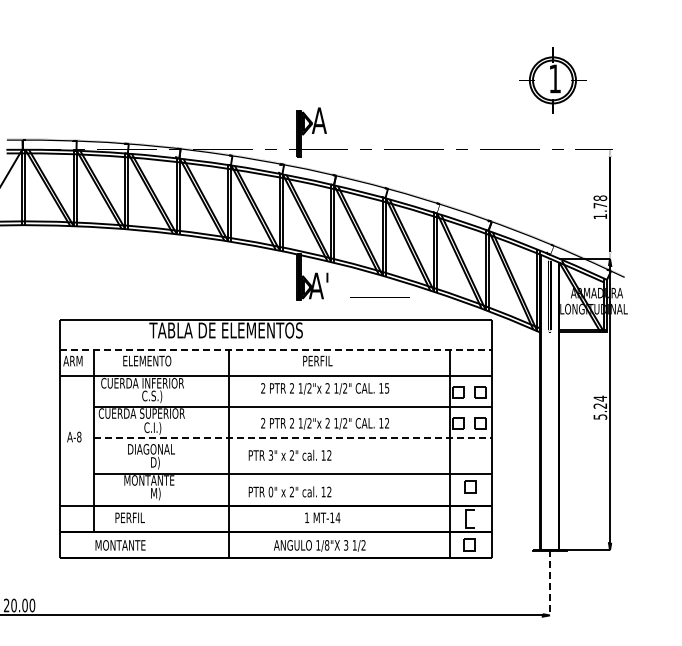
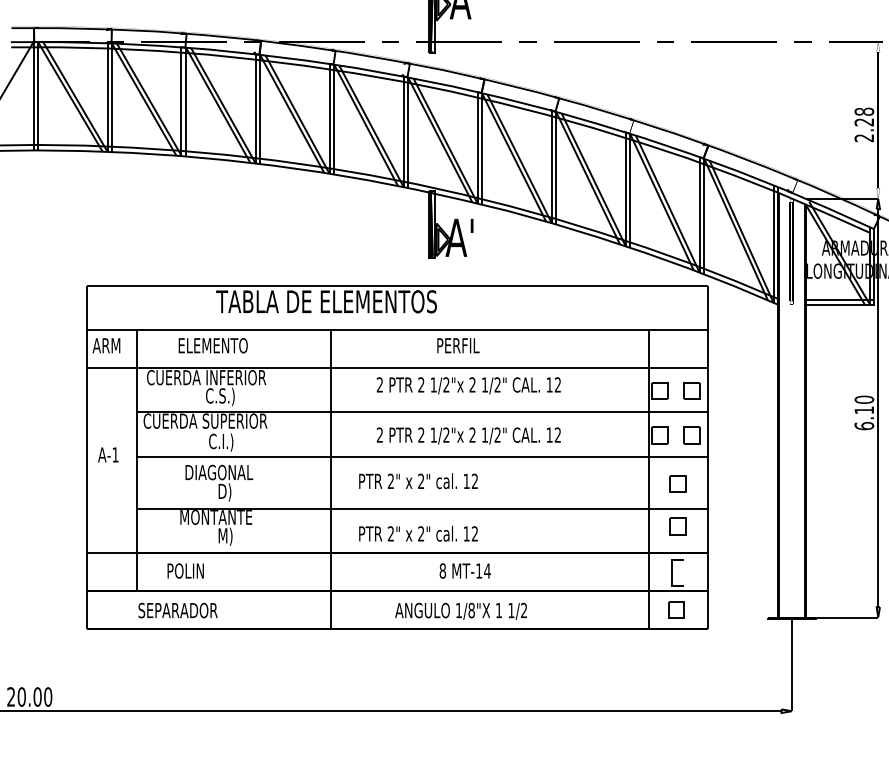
text: (599, 211) -> (863, 130), 1.78 -> 2.28
line: (379, 297) -> (546, 254), removed
line: (276, 350) -> (398, 330), dashed -> solid
text: (387, 388) -> (558, 385), 15 -> 12
text: (600, 407) -> (864, 412), 5.24 -> 6.10
text: (79, 436) -> (115, 454), A-8 -> A-1
line: (293, 438) -> (423, 456), dashed -> solid
text: (270, 455) -> (390, 481), 3" -> 2"
part: (470, 456) -> (677, 482), added
text: (270, 491) -> (390, 533), 0" -> 2"
text: (132, 517) -> (192, 570), PERFIL -> POLIN
text: (306, 517) -> (442, 570), 1 -> 8
text: (122, 545) -> (177, 610), MONTANTE -> SEPARADOR
text: (346, 545) -> (499, 610), 3 -> 1
line: (549, 582) -> (791, 663), dashed -> solid

